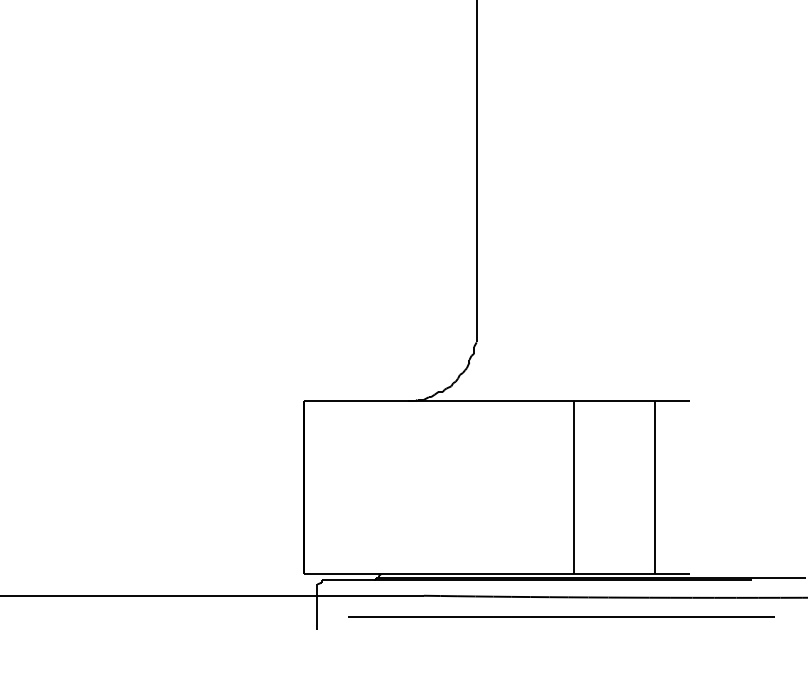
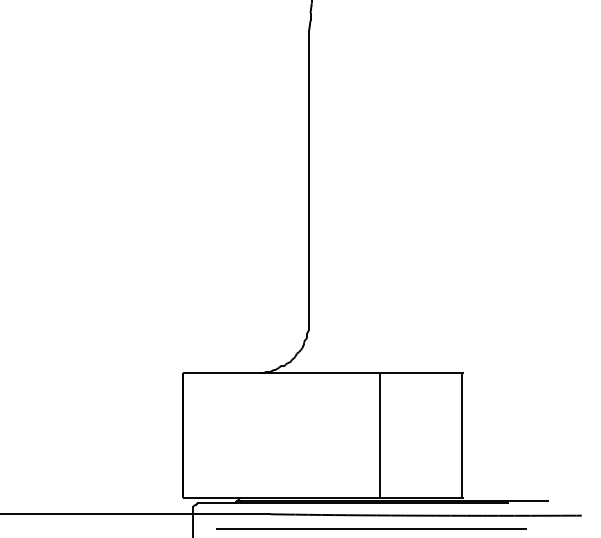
line: (654, 487) -> (461, 435), moved

